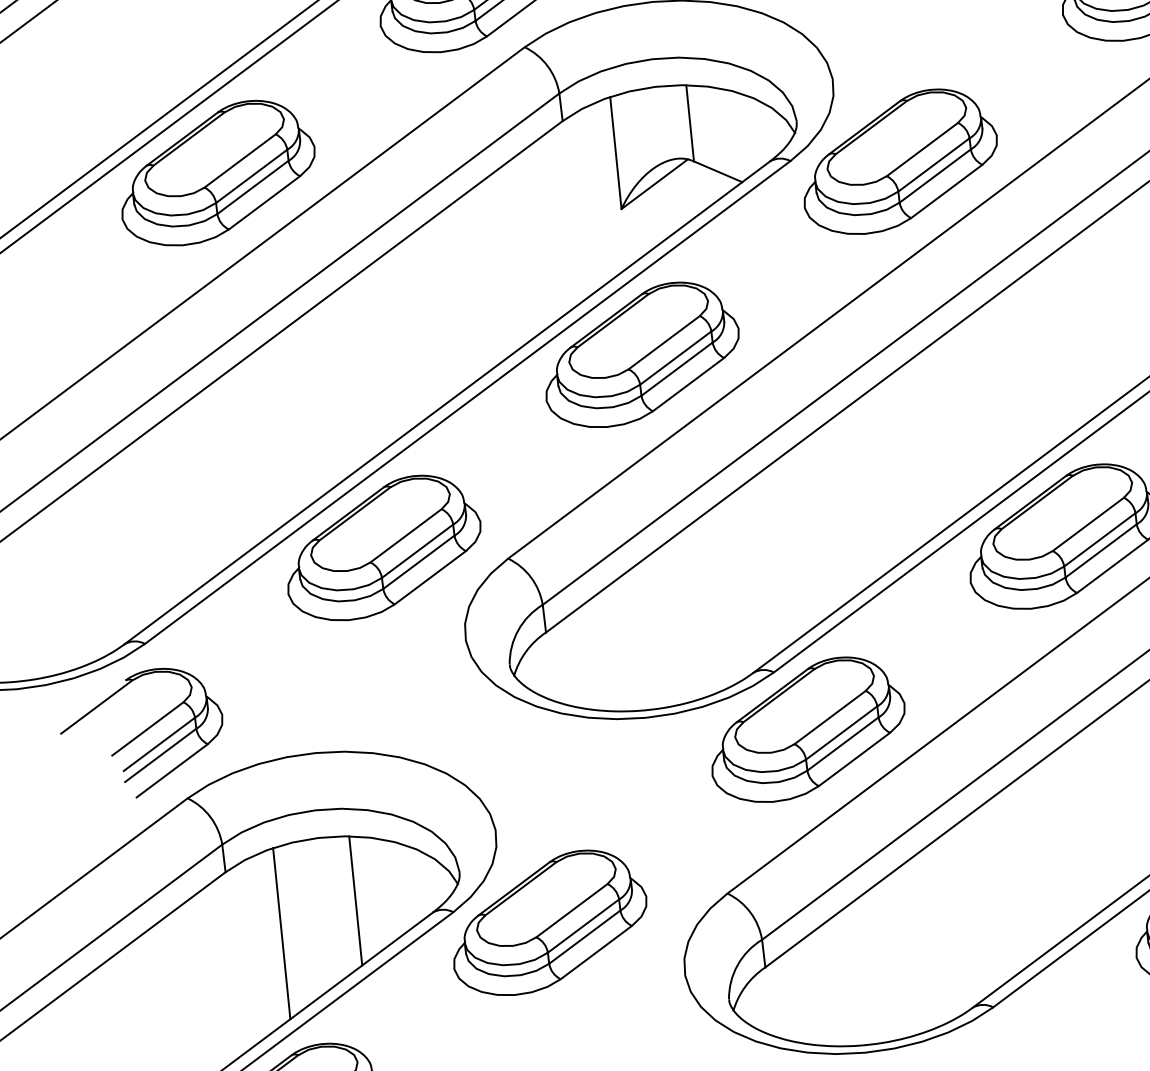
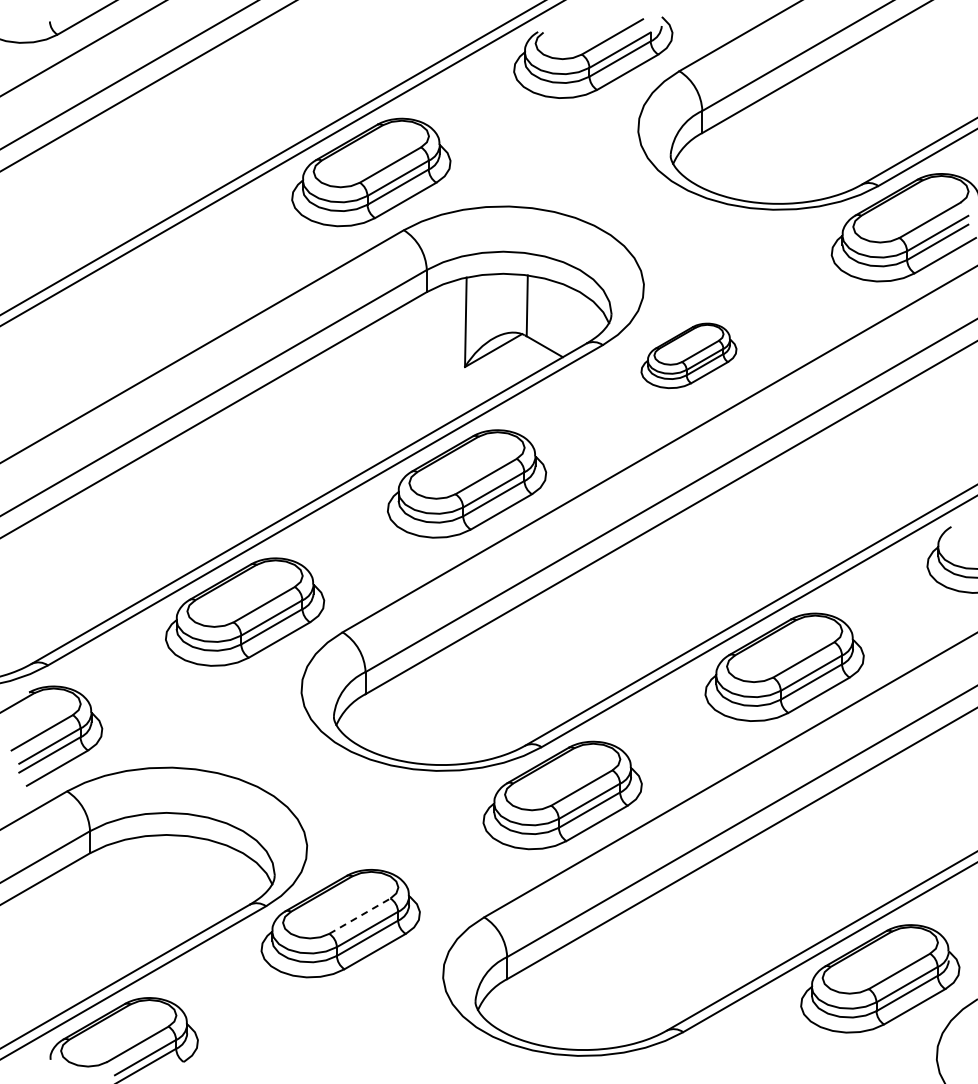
part: (898, 161) -> (688, 355), size x0.6
part: (217, 172) -> (149, 300), removed
line: (356, 900) -> (190, 887), removed
line: (572, 909) -> (360, 915), solid -> dashed
line: (281, 933) -> (128, 906), removed

